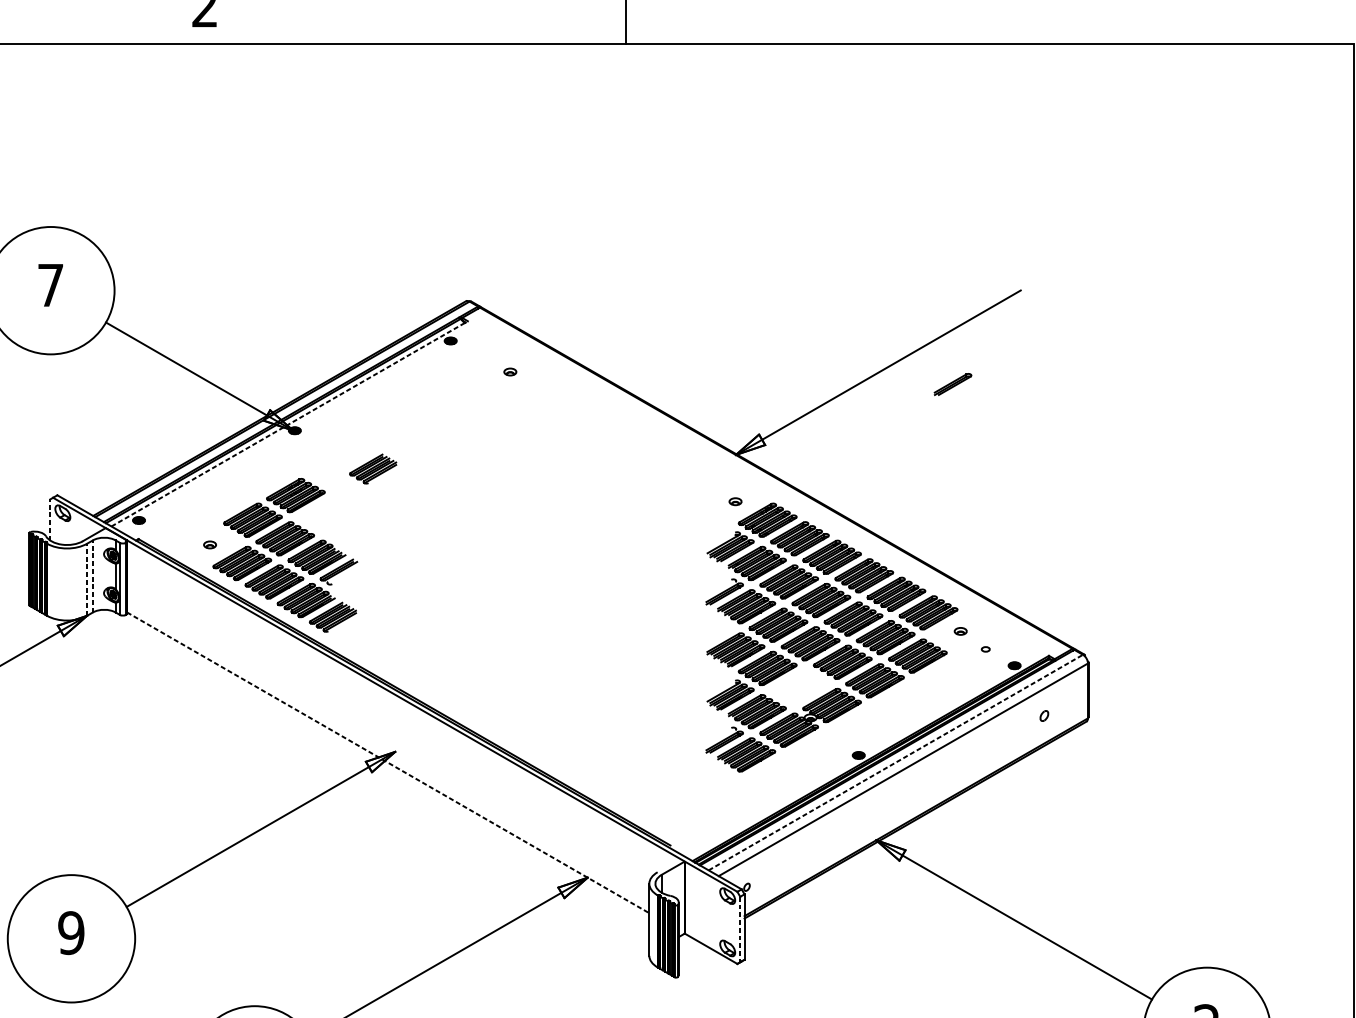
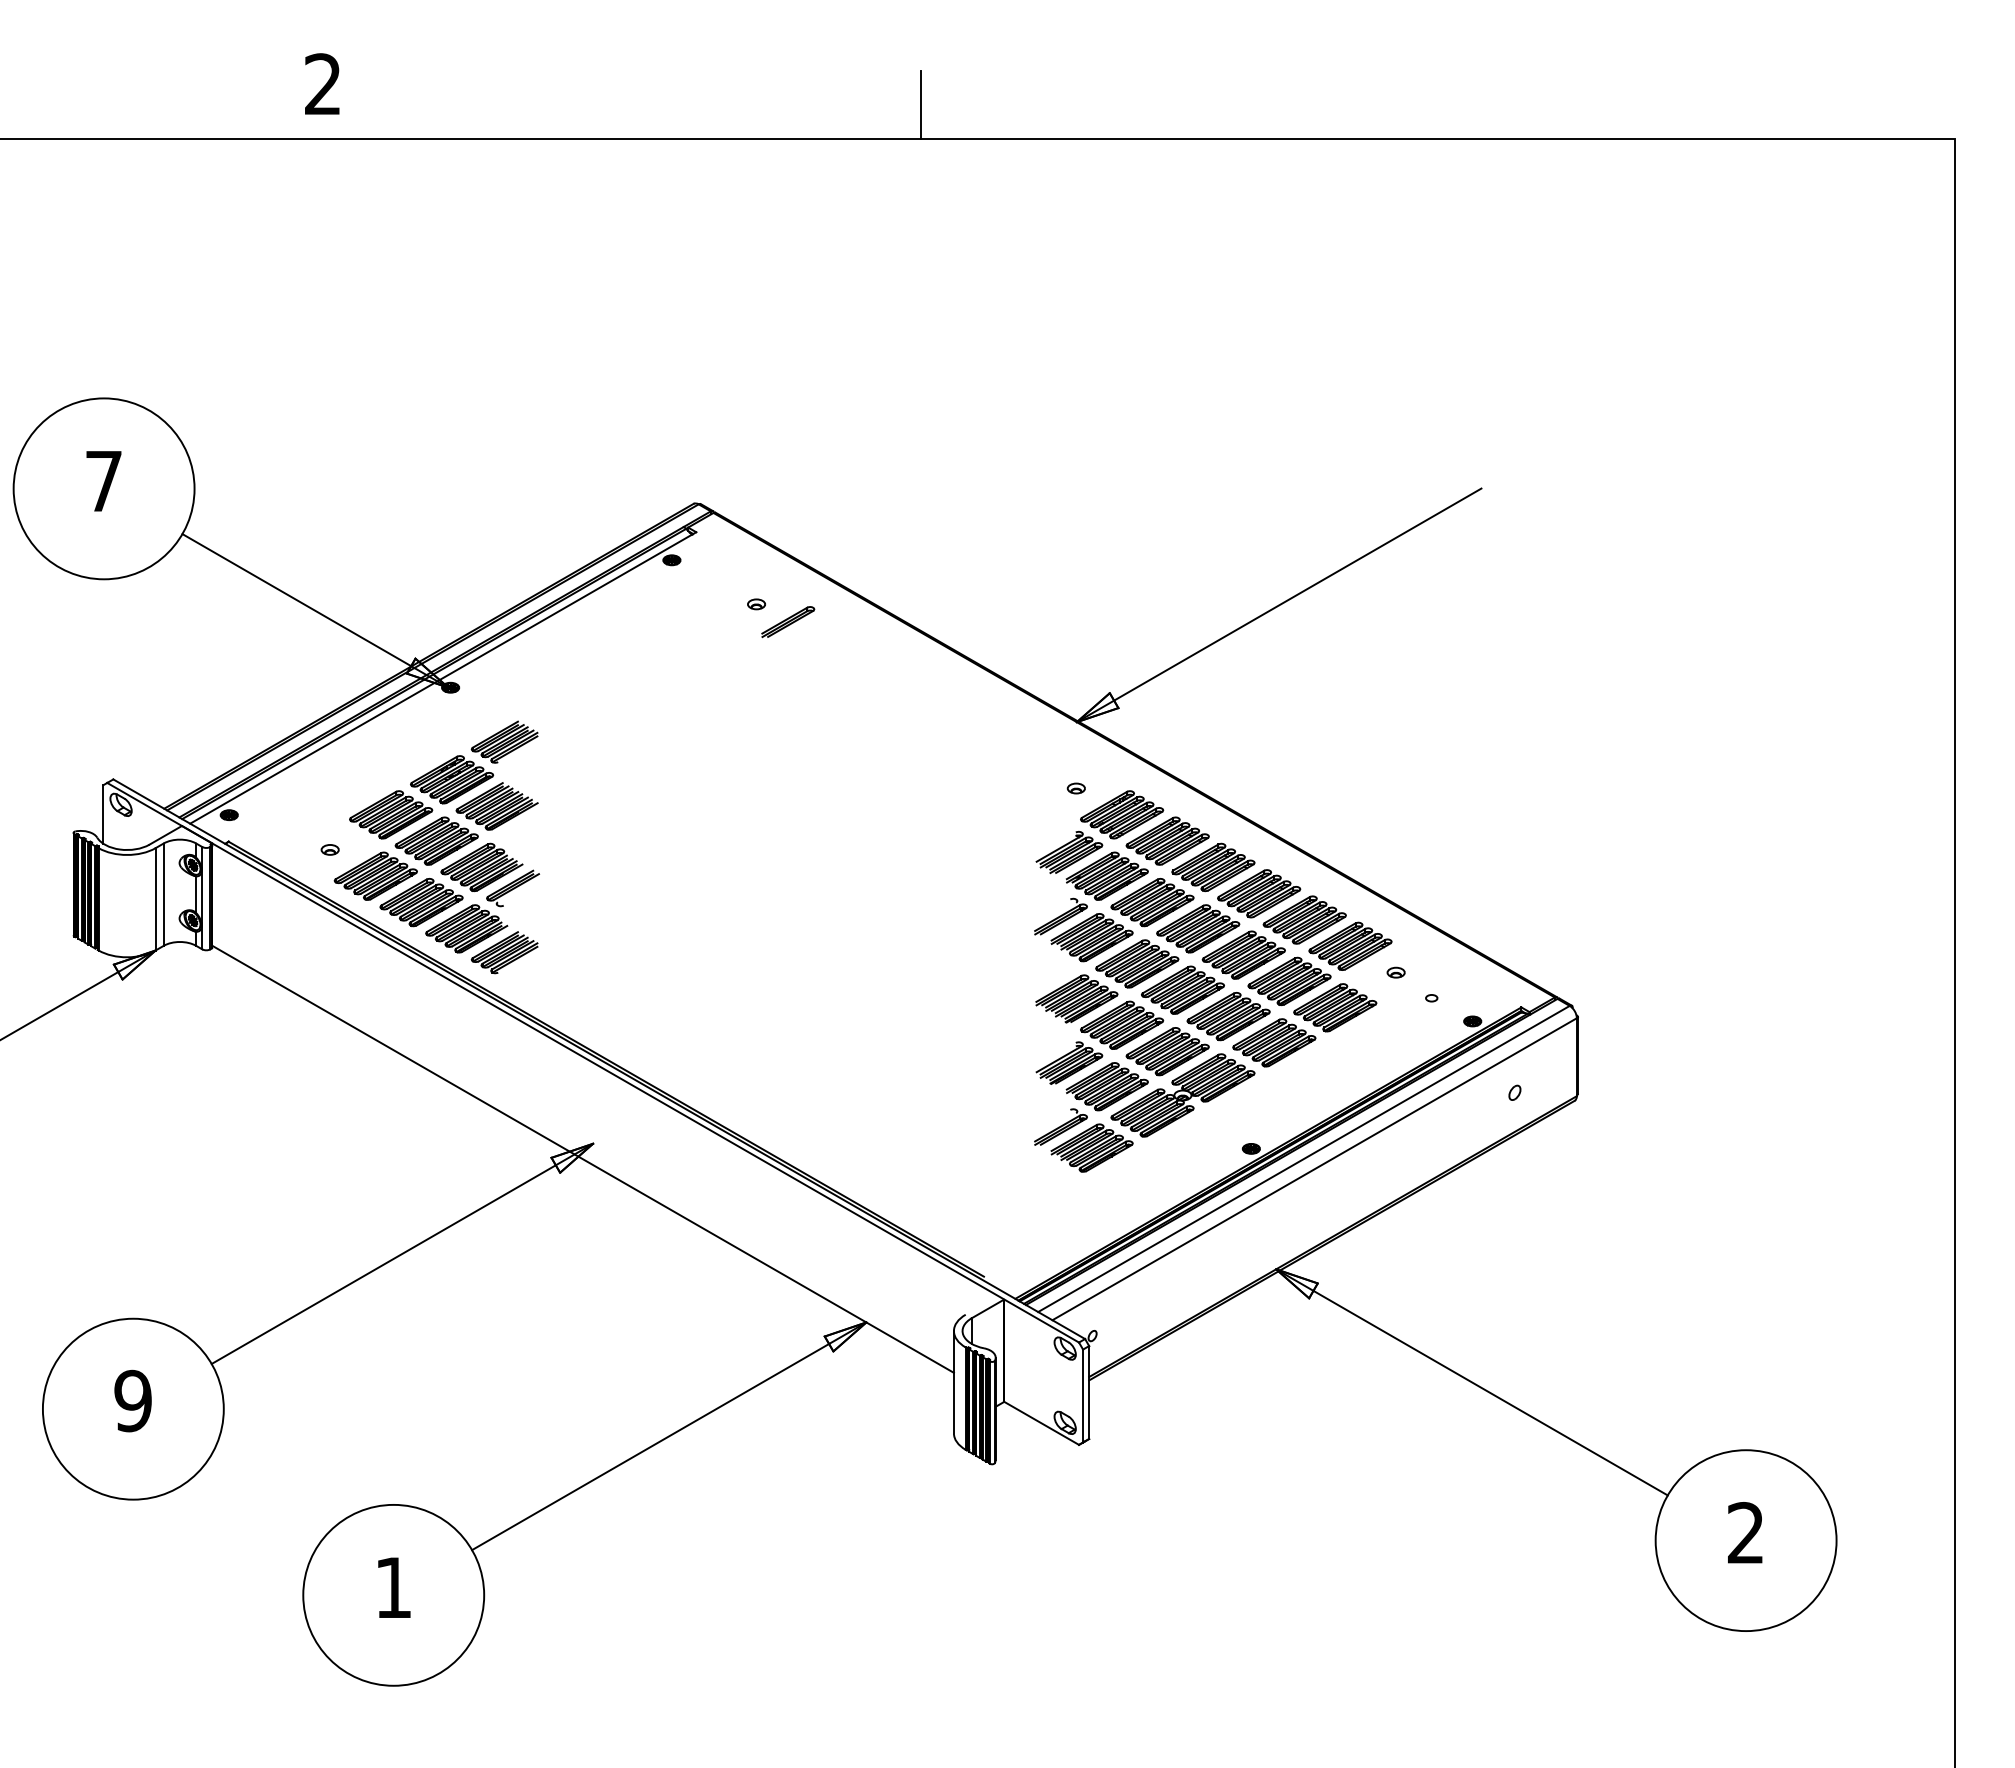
part: (953, 384) -> (788, 622), moved
line: (289, 423) -> (443, 677), dashed -> solid
part: (372, 468) -> (504, 741), moved
part: (327, 514) -> (496, 806), added
line: (50, 519) -> (103, 813), dashed -> solid
line: (92, 576) -> (163, 894), dashed -> solid
line: (87, 579) -> (155, 898), dashed -> solid
part: (799, 686) -> (1167, 1051), added
line: (388, 762) -> (583, 1159), dashed -> solid
line: (895, 762) -> (1303, 1158), dashed -> solid
line: (740, 929) -> (1083, 1396), dashed -> solid

